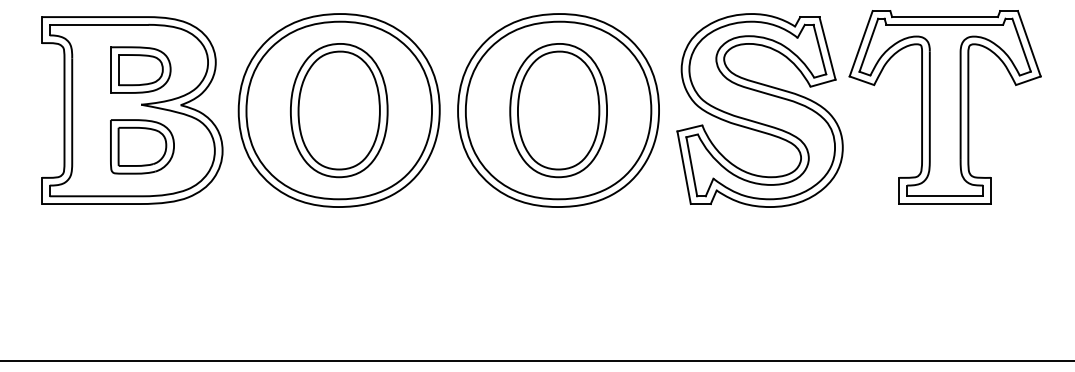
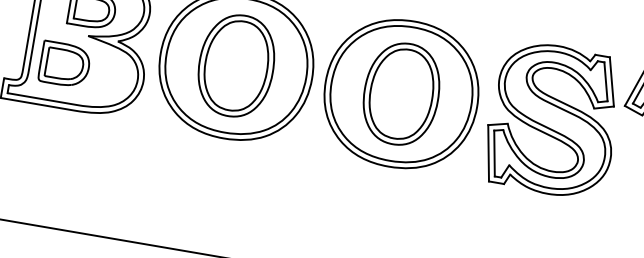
part: (142, 146) -> (64, 64), moved

